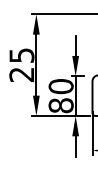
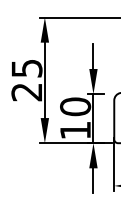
text: (60, 105) -> (74, 130), 80 -> 10

